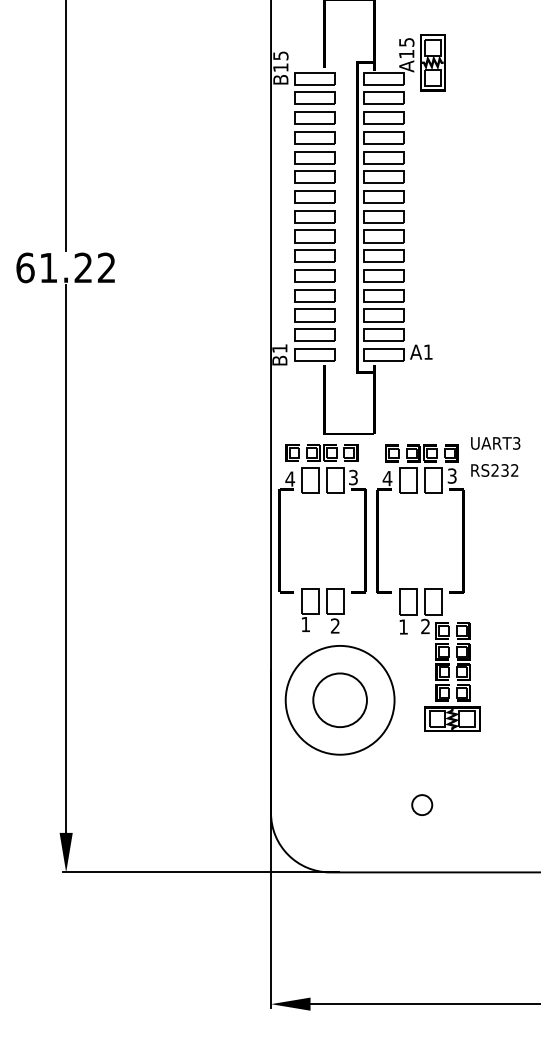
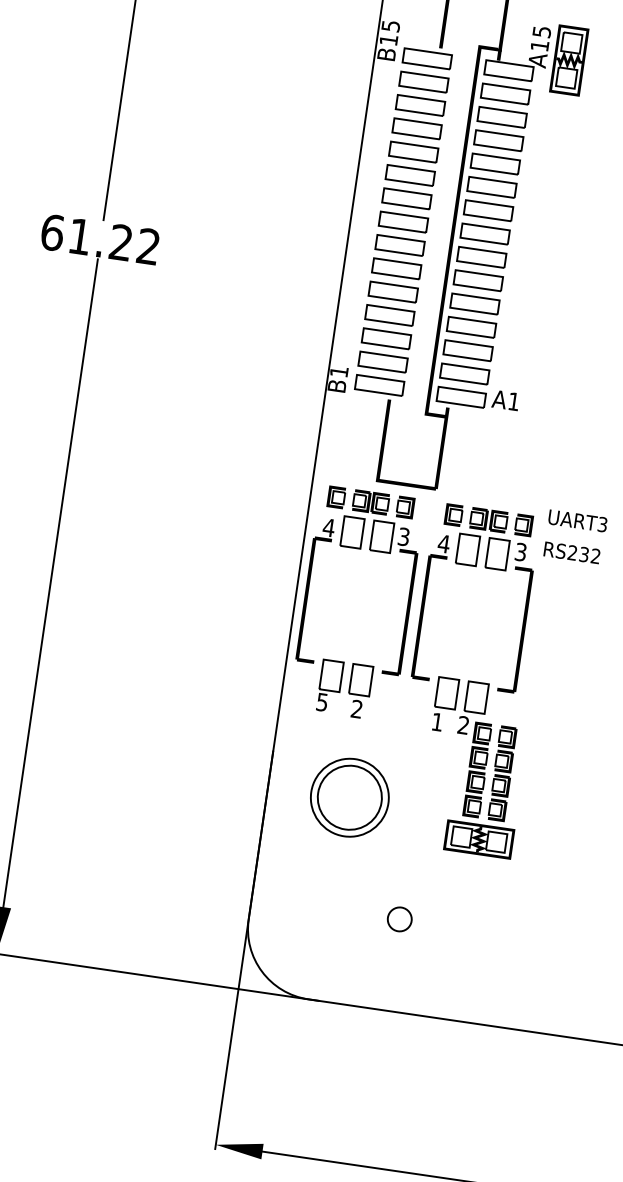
text: (305, 624) -> (321, 702), 1 -> 5
circle: (339, 699) -> (349, 796), size x0.6
circle: (422, 804) -> (400, 918), moved

